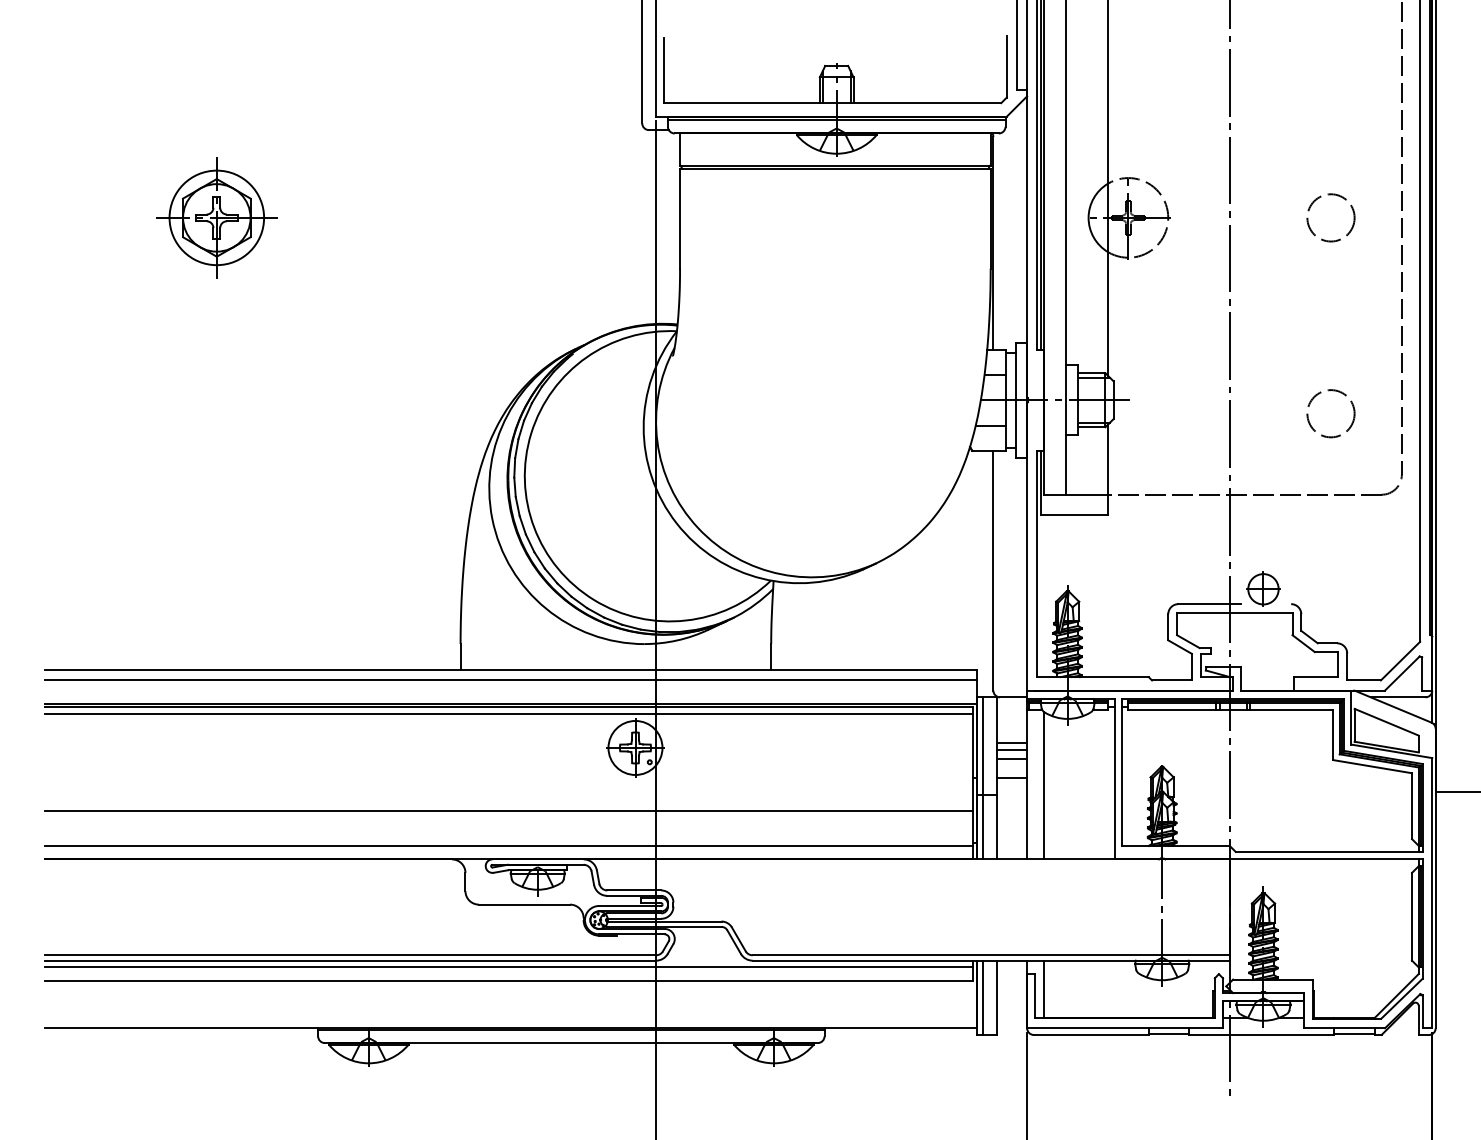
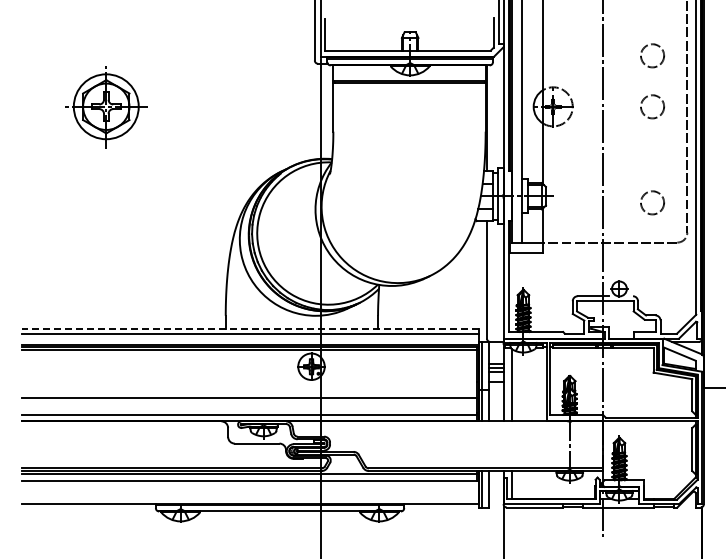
circle: (1330, 113) -> (652, 55), added
part: (215, 217) -> (105, 106), size x1.4
line: (509, 669) -> (249, 328), solid -> dashed

